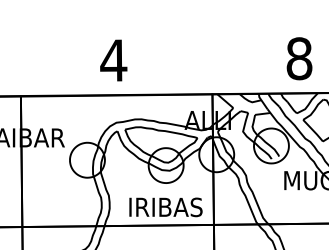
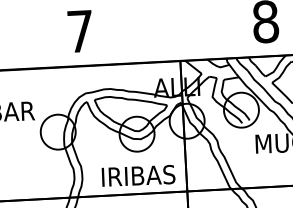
text: (113, 60) -> (80, 31), 4 -> 7

